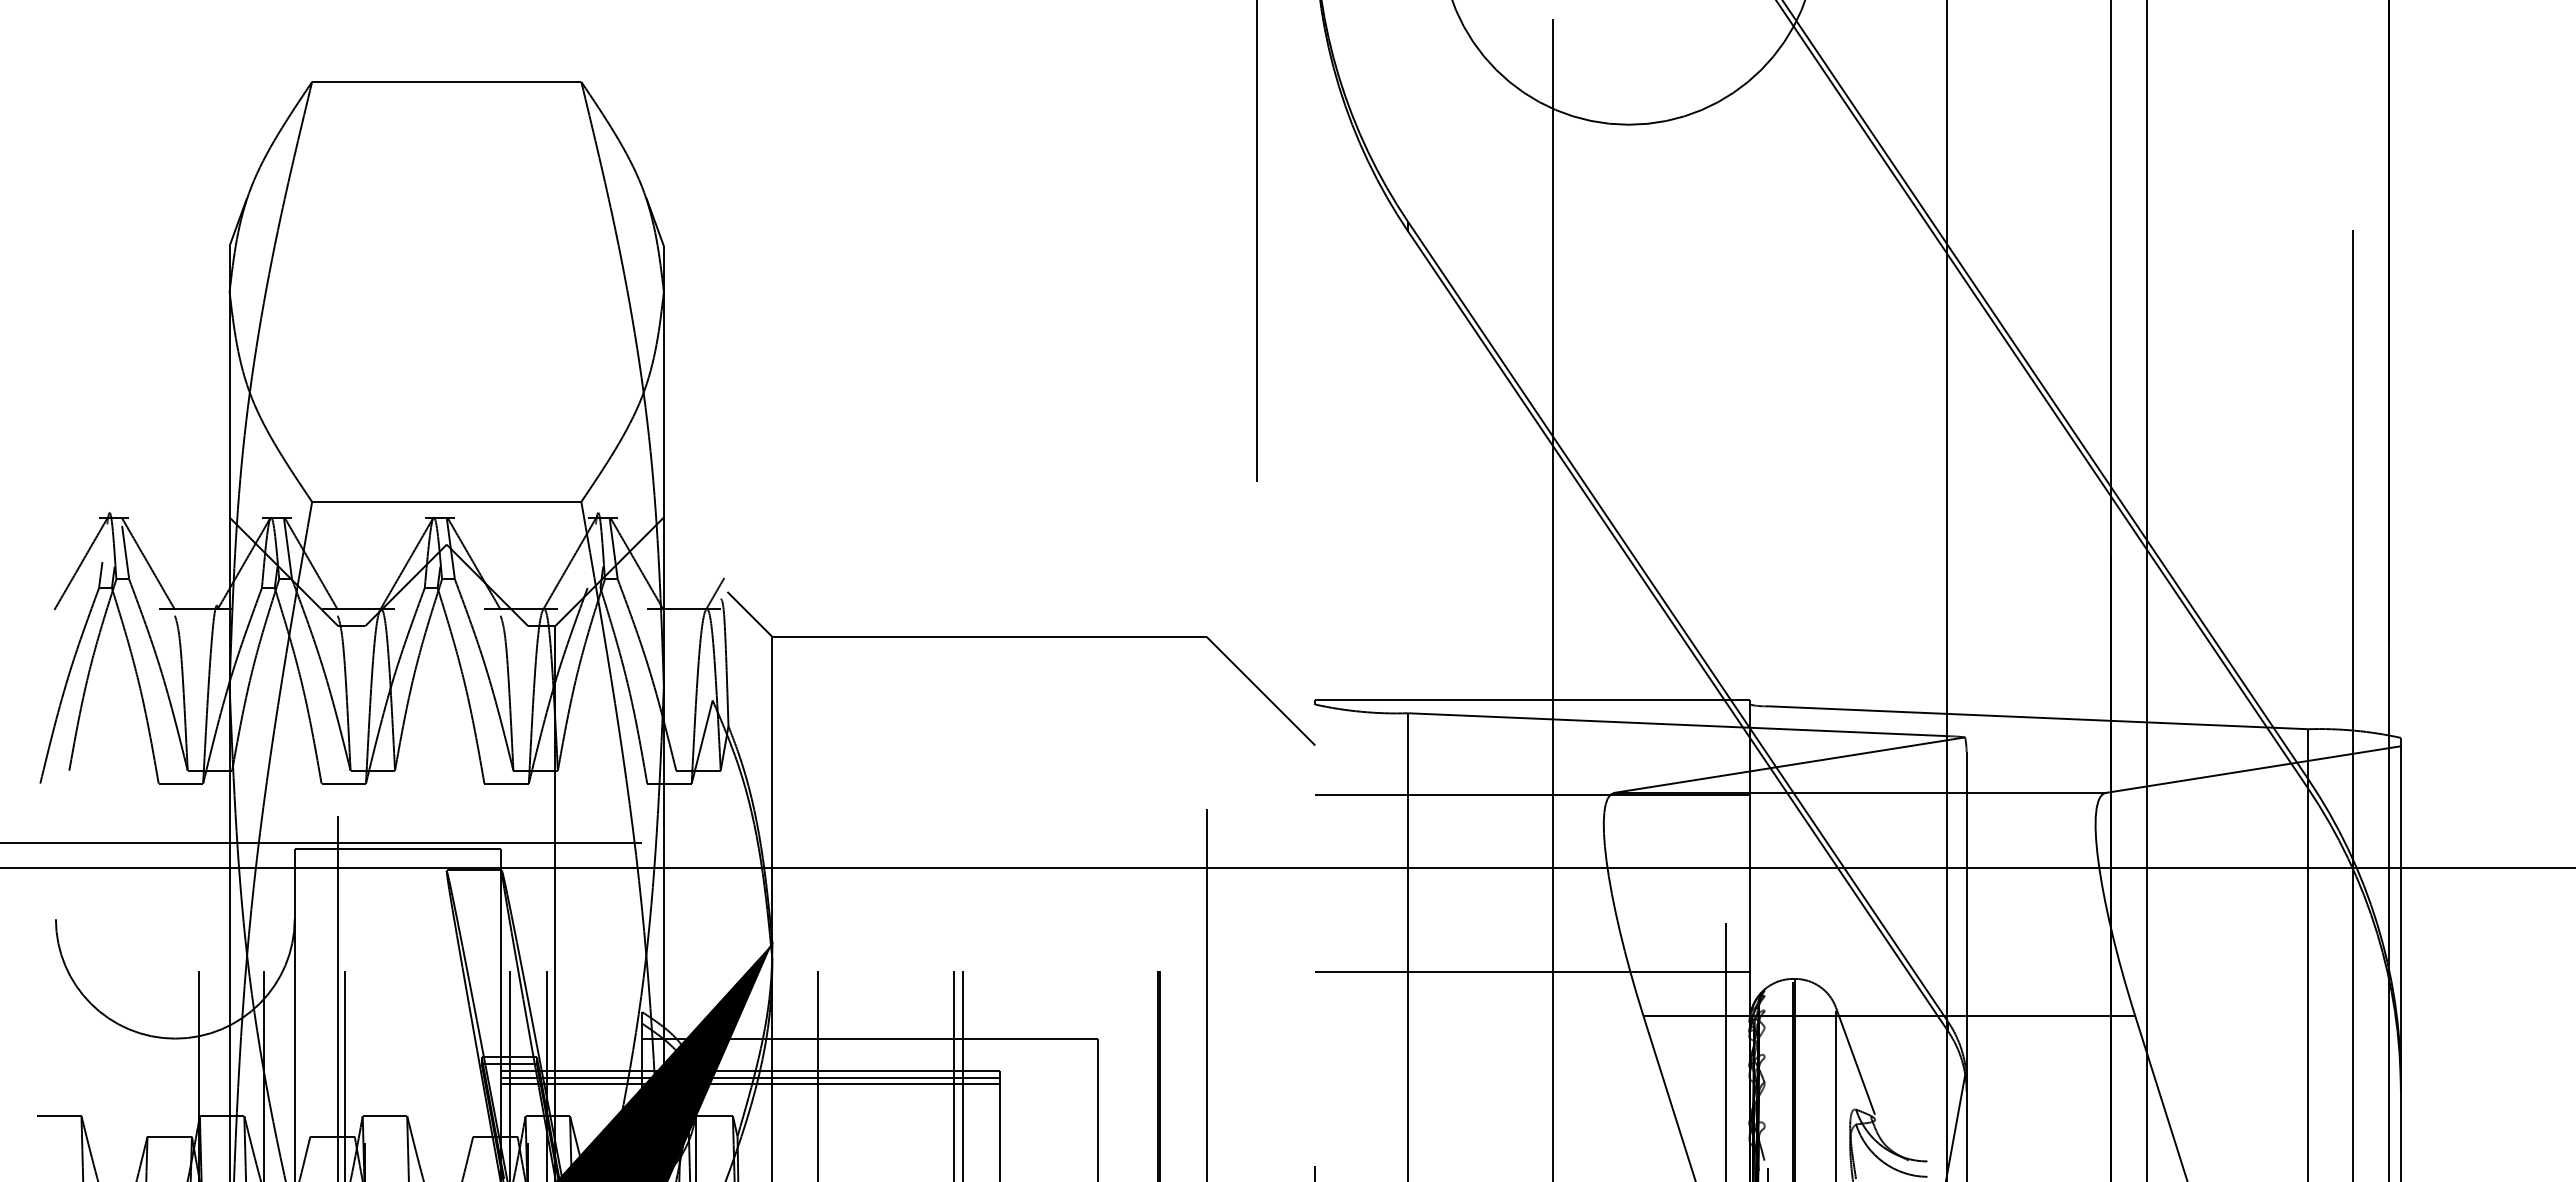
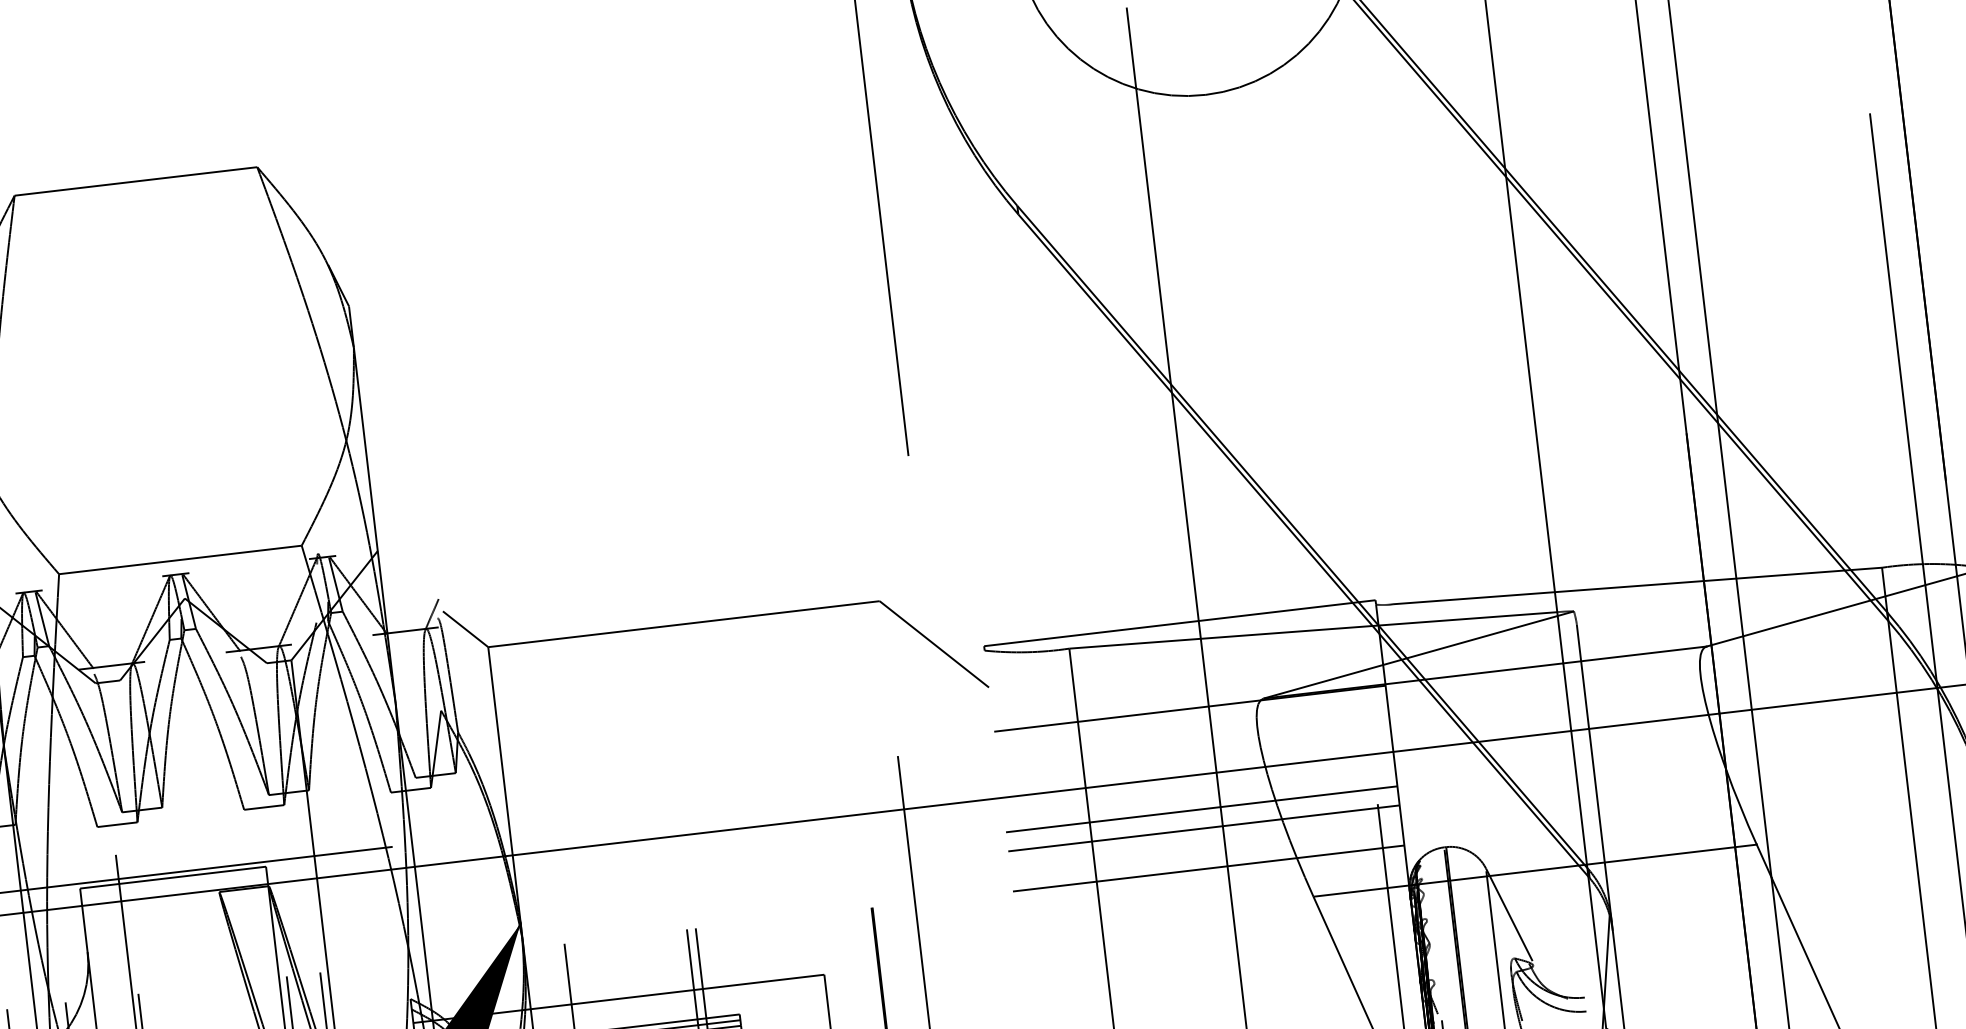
line: (1532, 906) -> (1201, 809), added
line: (1532, 927) -> (1204, 828), added

